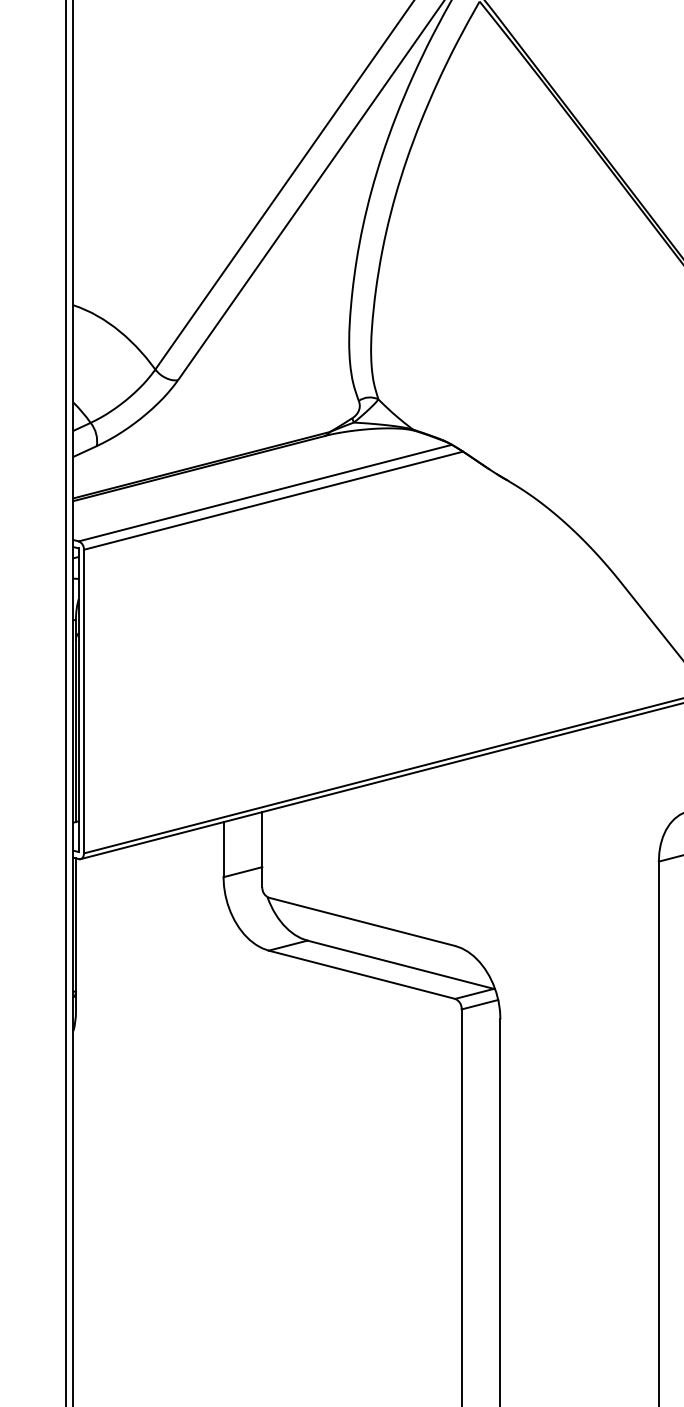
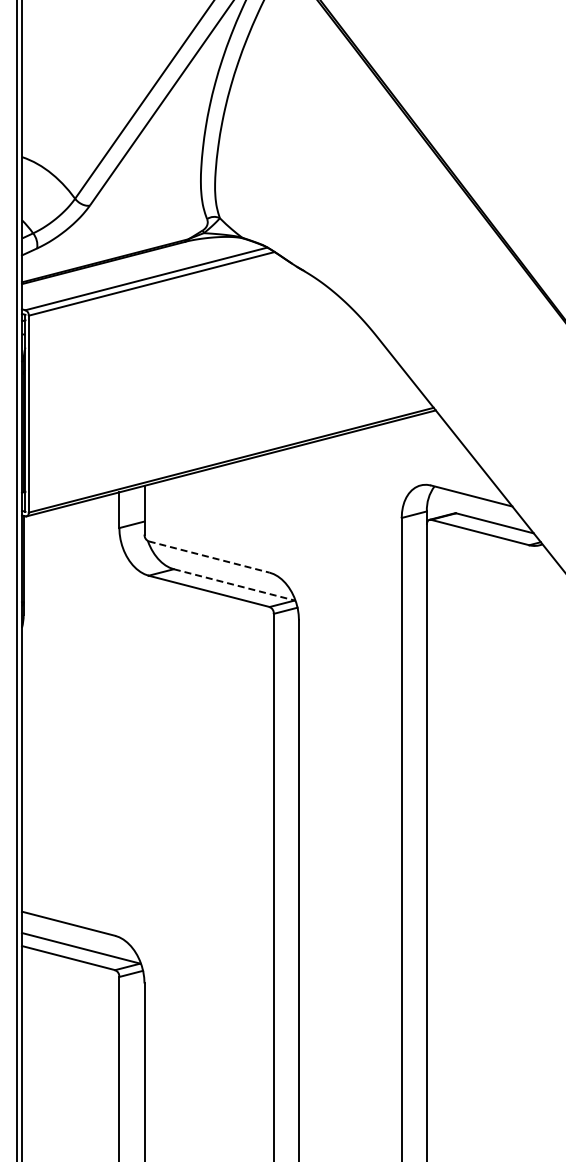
line: (362, 922) -> (209, 557), solid -> dashed
line: (401, 965) -> (234, 585), solid -> dashed

